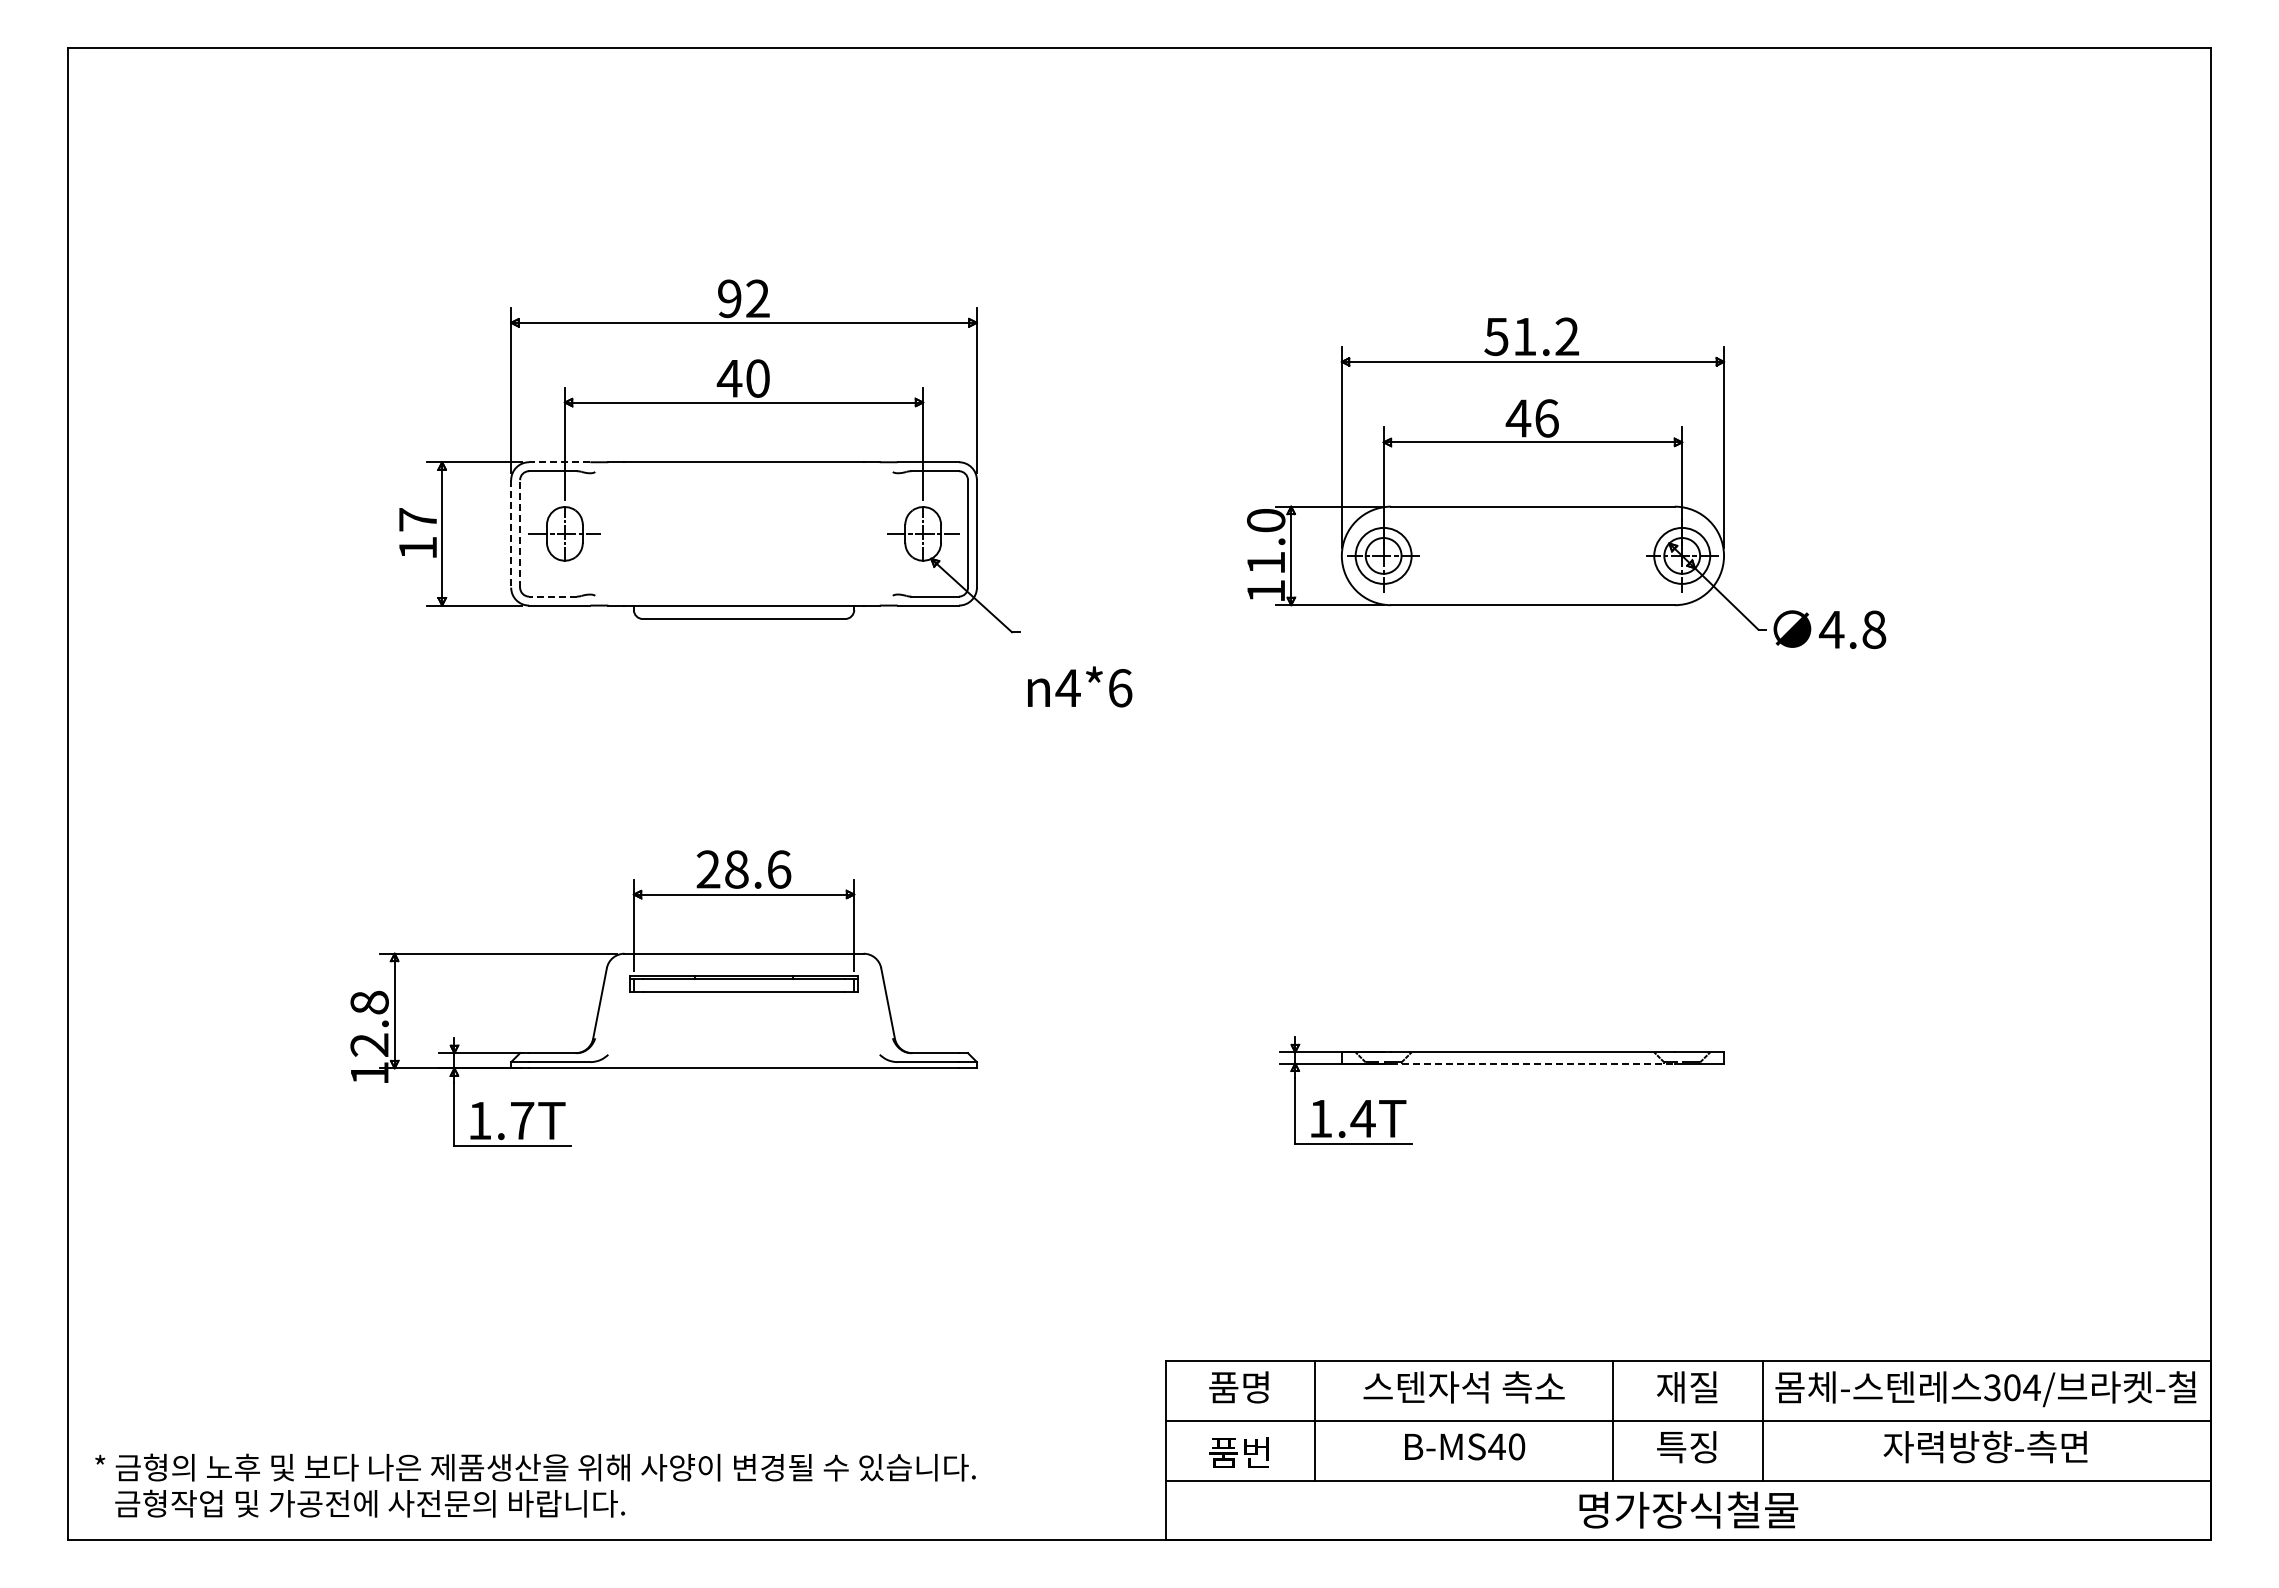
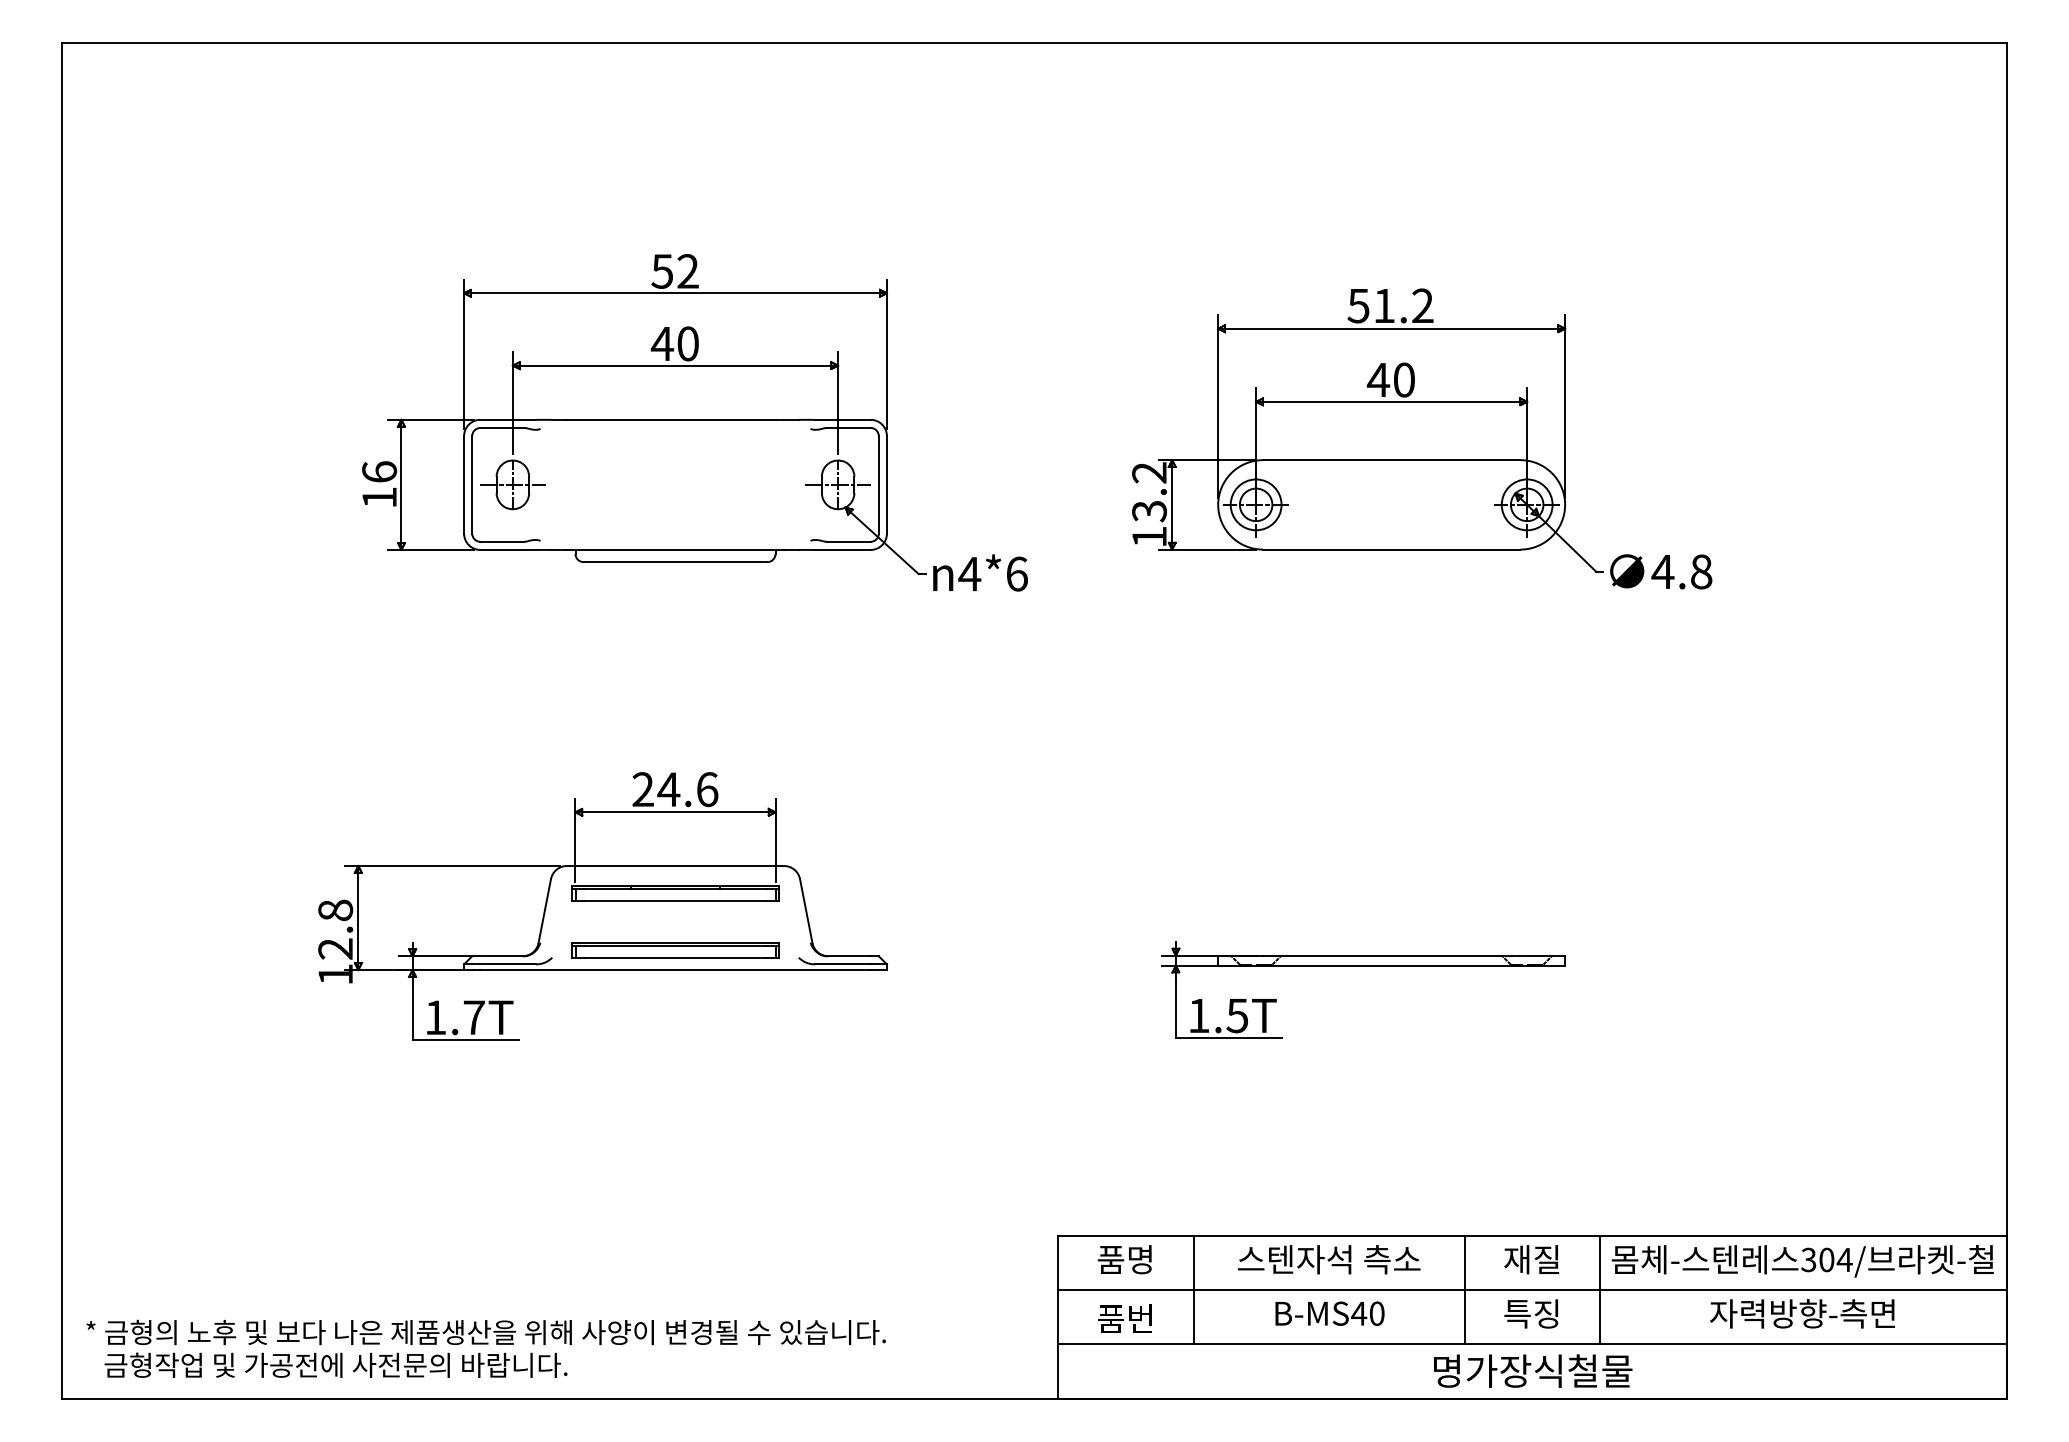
text: (729, 298) -> (662, 271), 92 -> 52
text: (1546, 418) -> (1403, 380), 46 -> 40
line: (559, 462) -> (507, 420), dashed -> solid
text: (417, 519) -> (379, 471), 17 -> 16
line: (511, 533) -> (464, 484), dashed -> solid
line: (520, 533) -> (472, 484), dashed -> solid
text: (1266, 542) -> (1149, 492), 11.0 -> 13.2
line: (552, 596) -> (501, 541), dashed -> solid
text: (1080, 686) -> (980, 572), moved
text: (736, 869) -> (668, 789), 28.6 -> 24.6
part: (743, 1046) -> (675, 950), added
line: (1532, 1063) -> (1391, 965), dashed -> solid
text: (1362, 1119) -> (1236, 1016), 1.4T -> 1.5T

